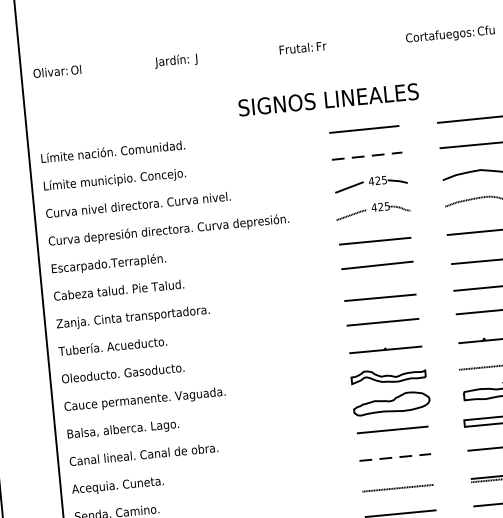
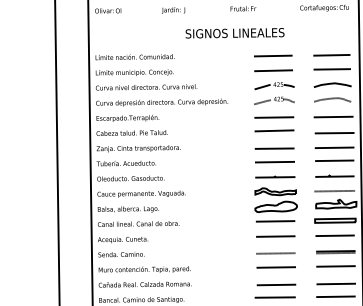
text: (327, 100) -> (234, 33), moved
line: (368, 155) -> (274, 70), dashed -> solid
line: (394, 457) -> (275, 236), dashed -> solid

